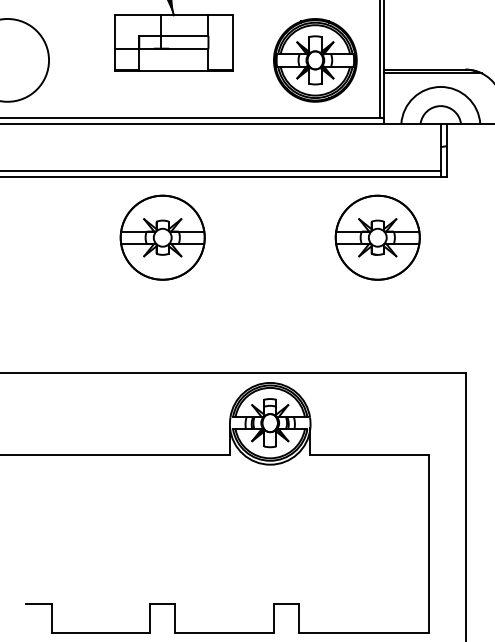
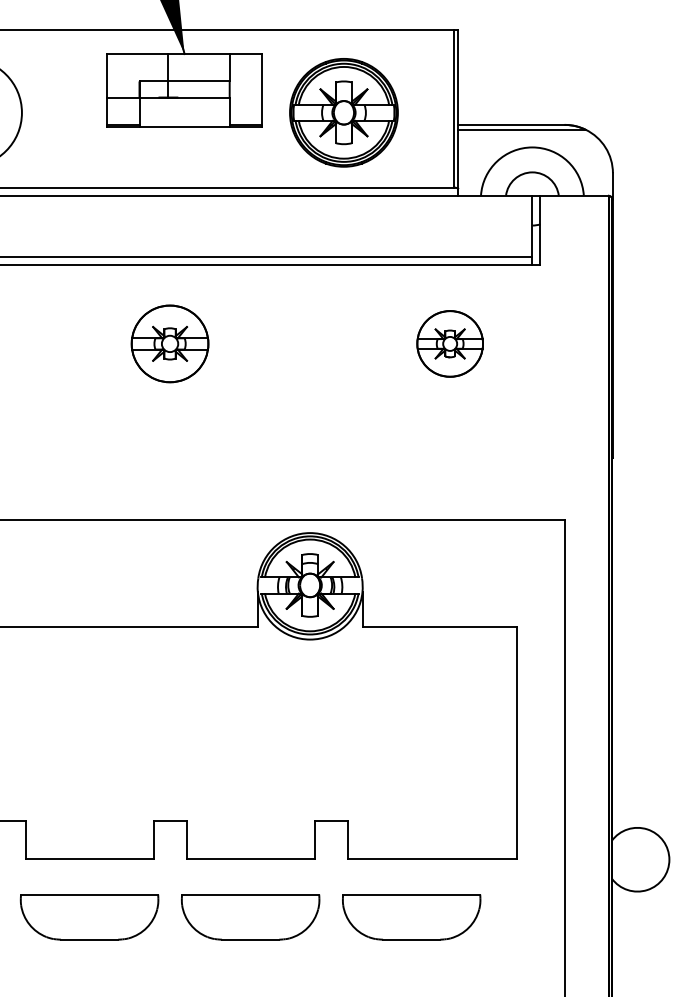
part: (315, 60) -> (343, 112), moved
part: (162, 237) -> (169, 343), size x0.7
part: (377, 237) -> (449, 343), size x0.6

